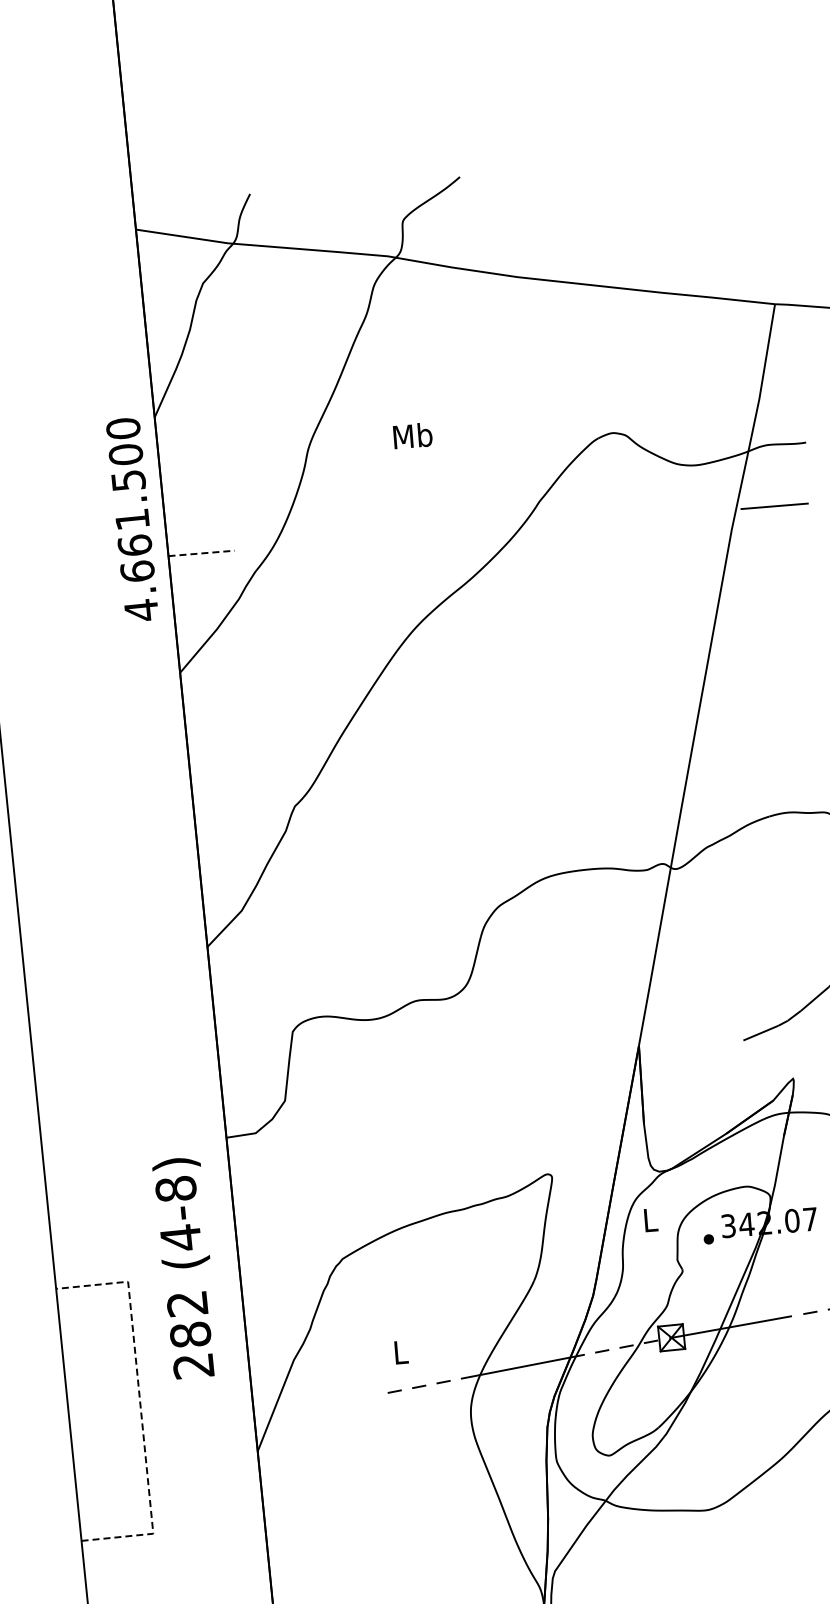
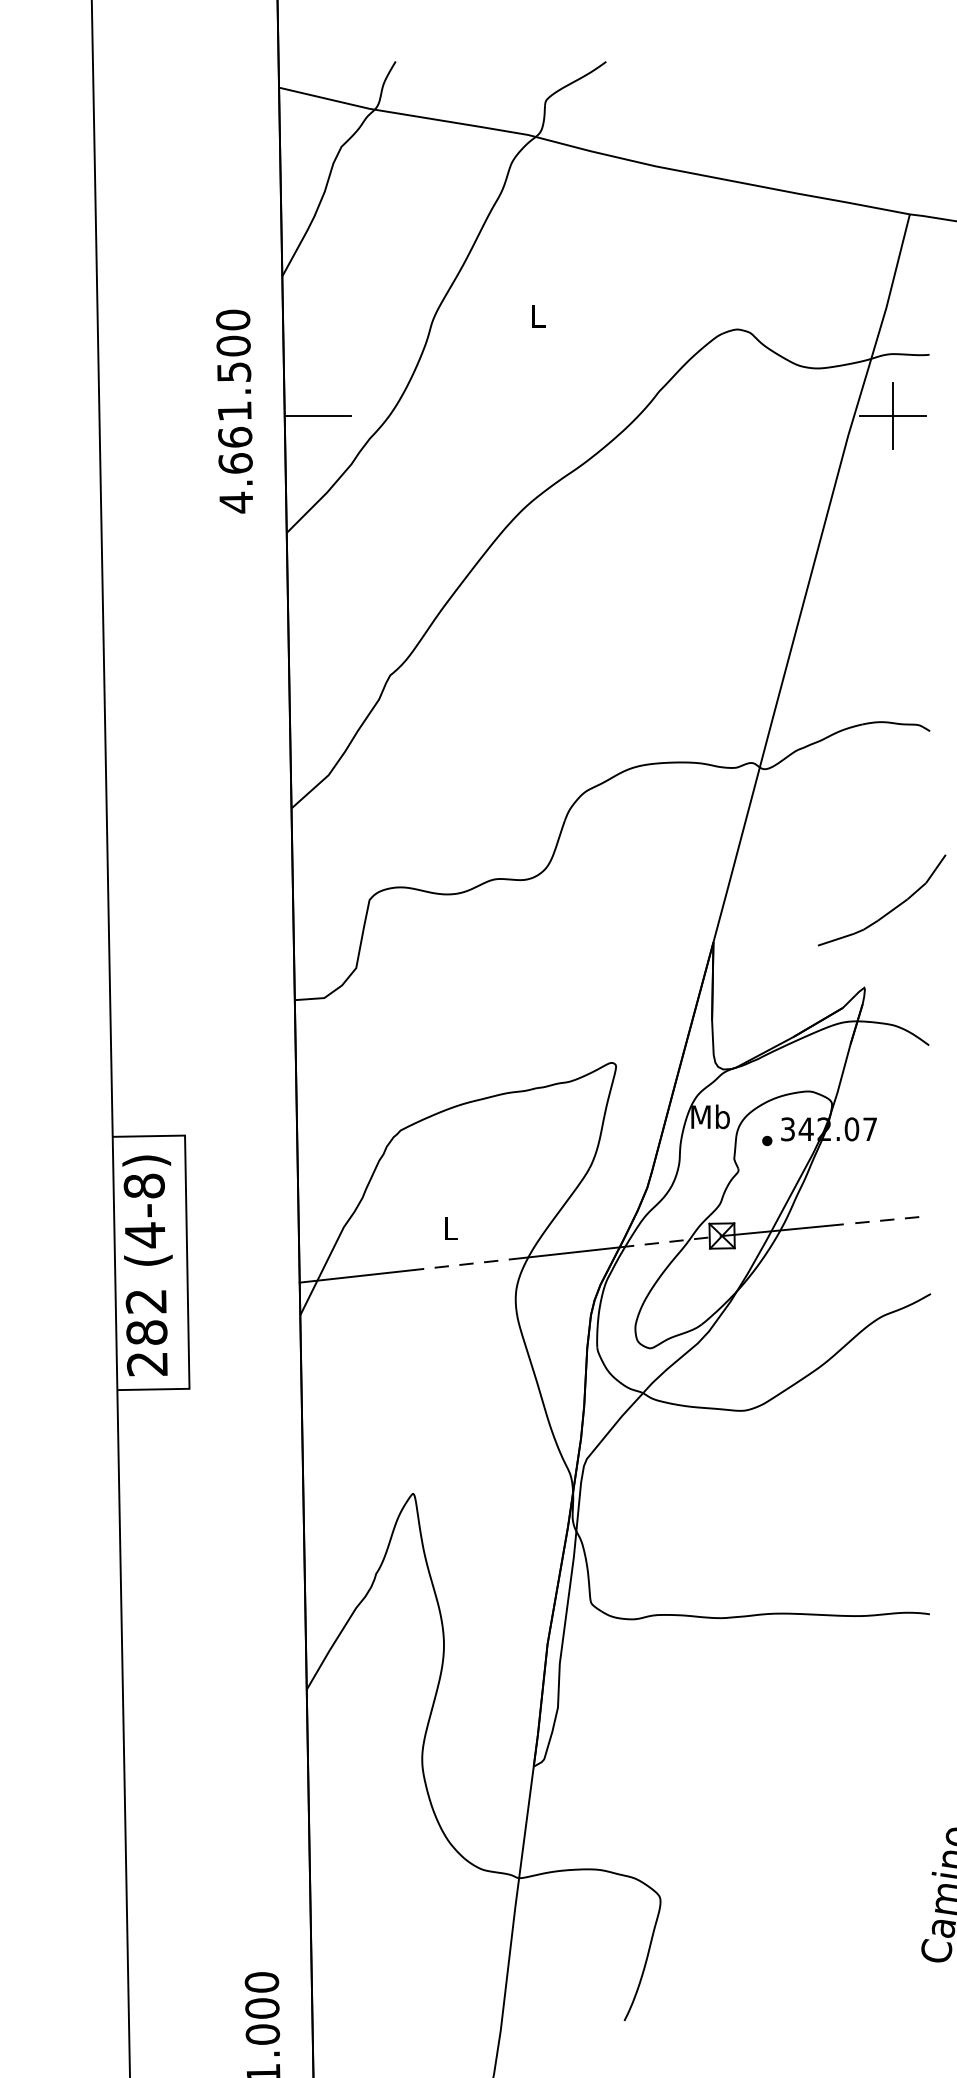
text: (413, 435) -> (538, 315), Mb -> L
line: (774, 506) -> (892, 415), added
text: (132, 519) -> (234, 411), moved
line: (202, 553) -> (318, 415), dashed -> solid
text: (650, 1219) -> (710, 1116), L -> Mb
text: (185, 1267) -> (147, 1265), moved
line: (315, 1406) -> (361, 1275), added
line: (140, 1407) -> (187, 1262), dashed -> solid

